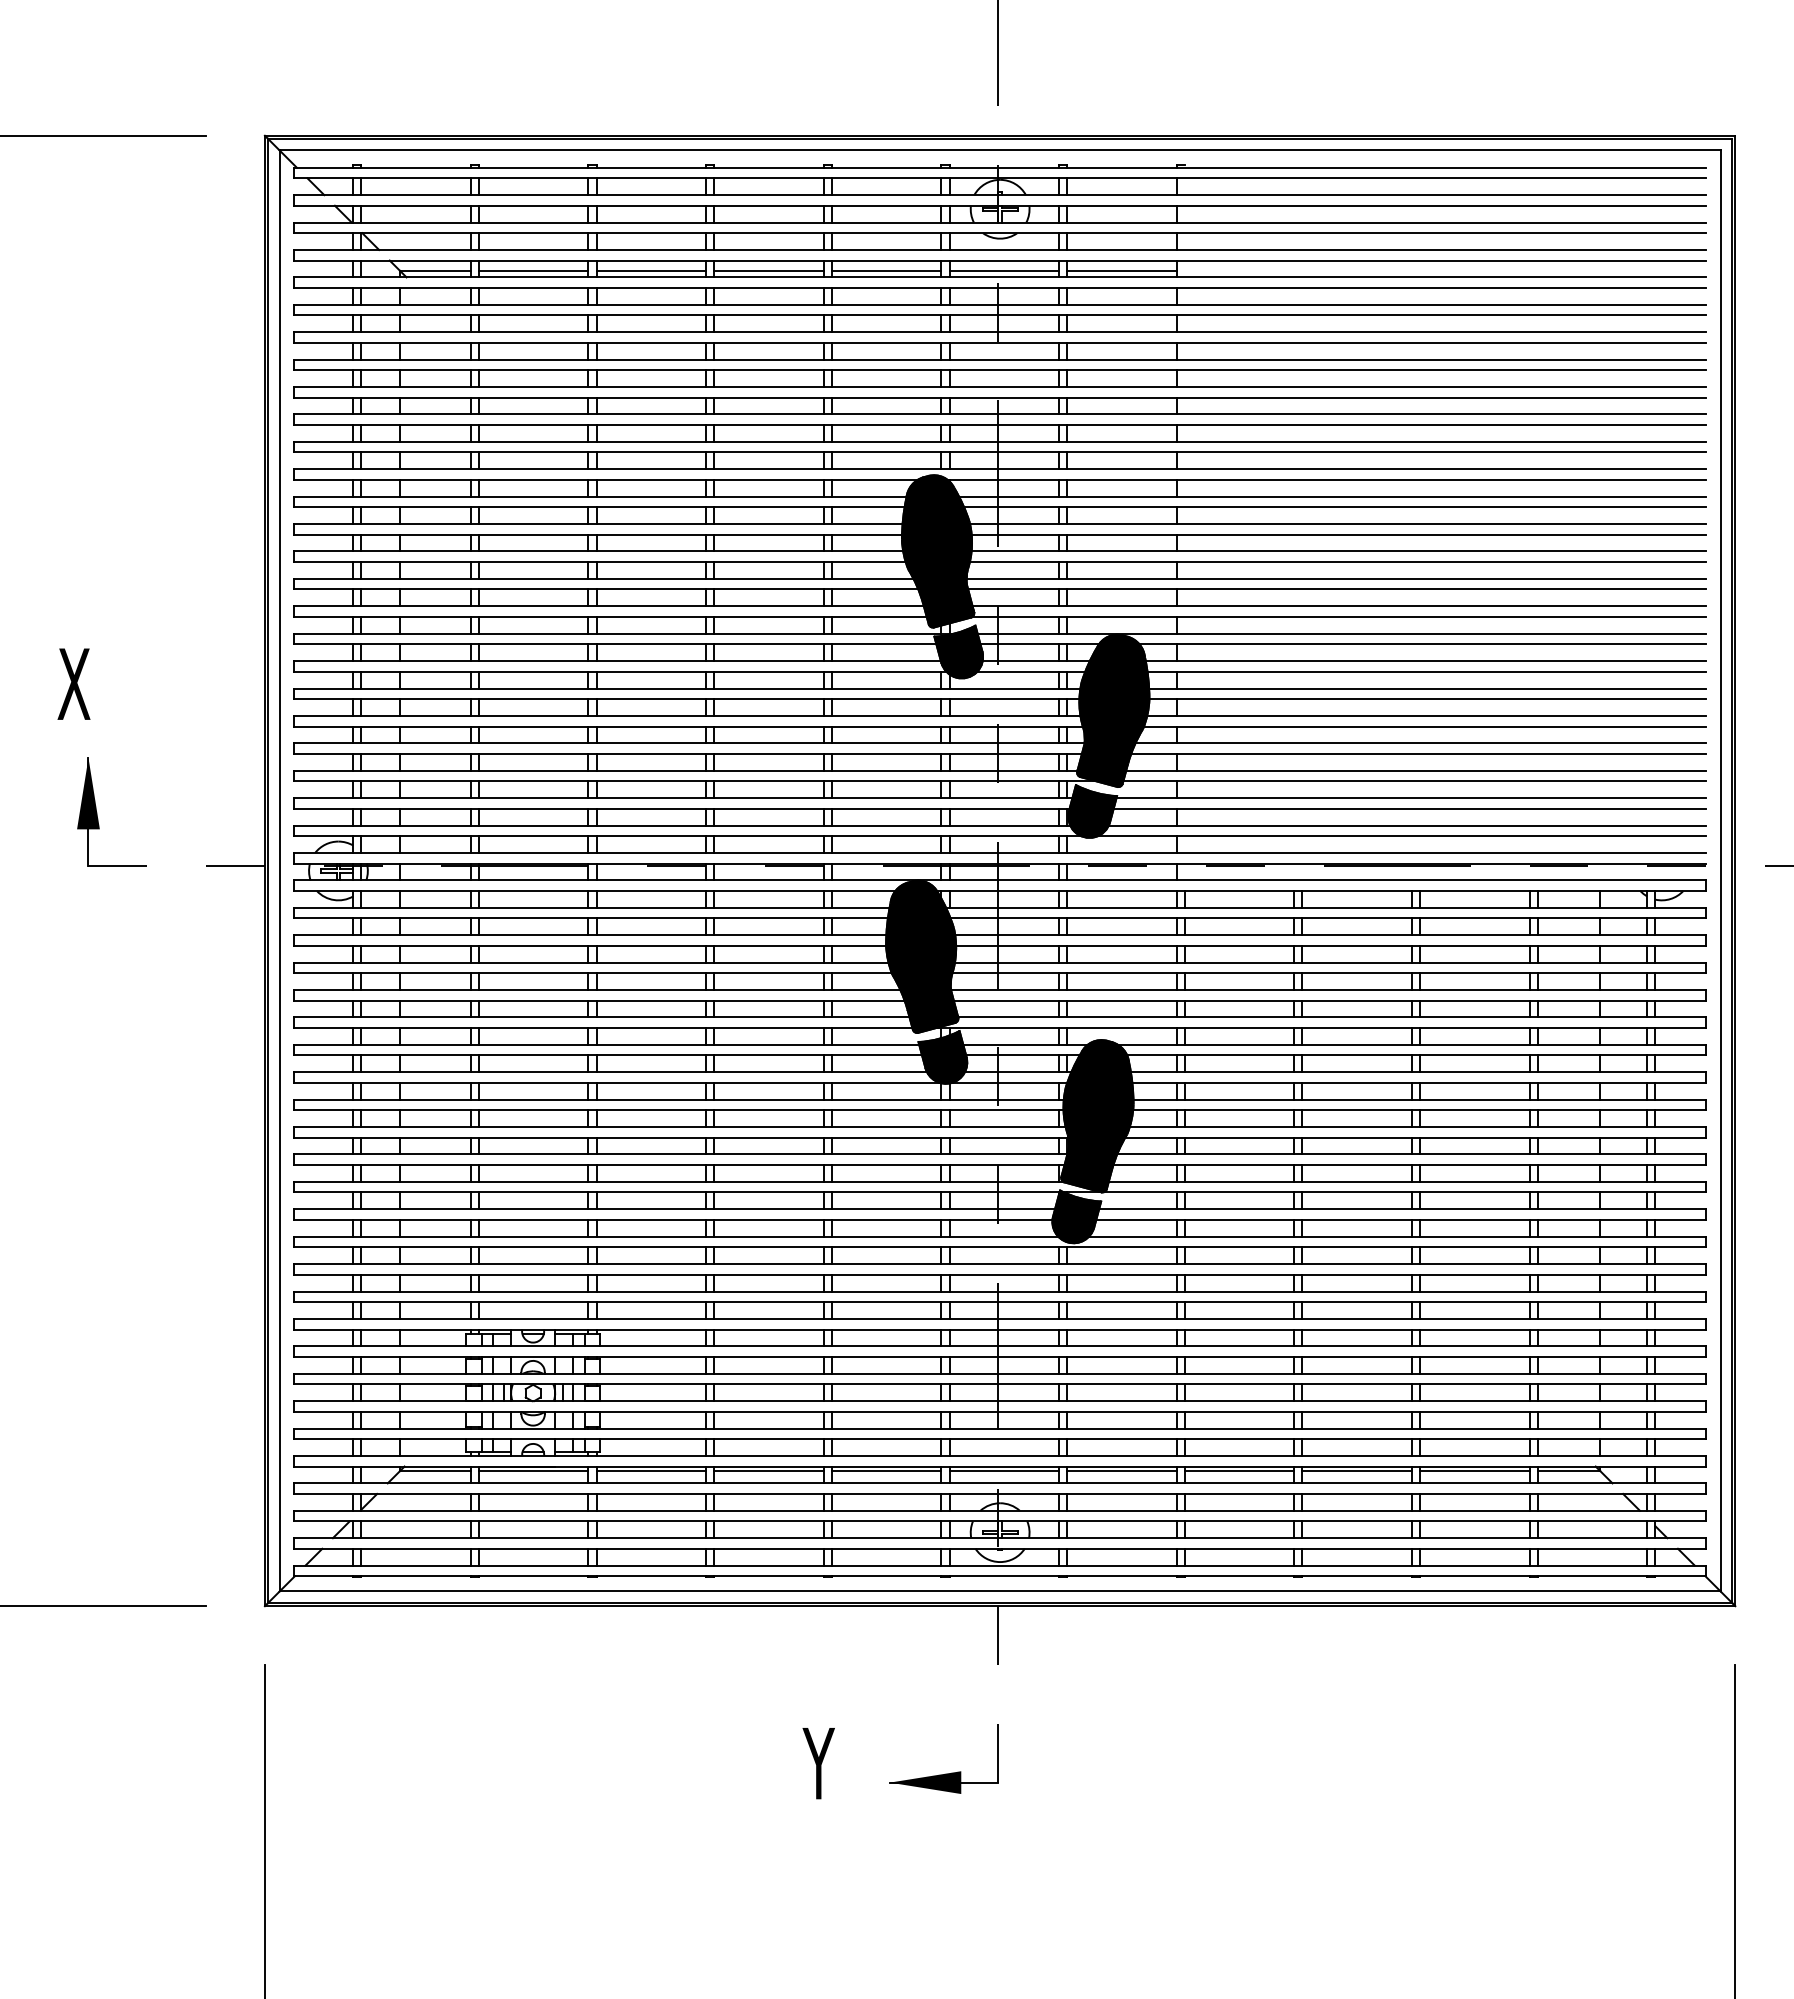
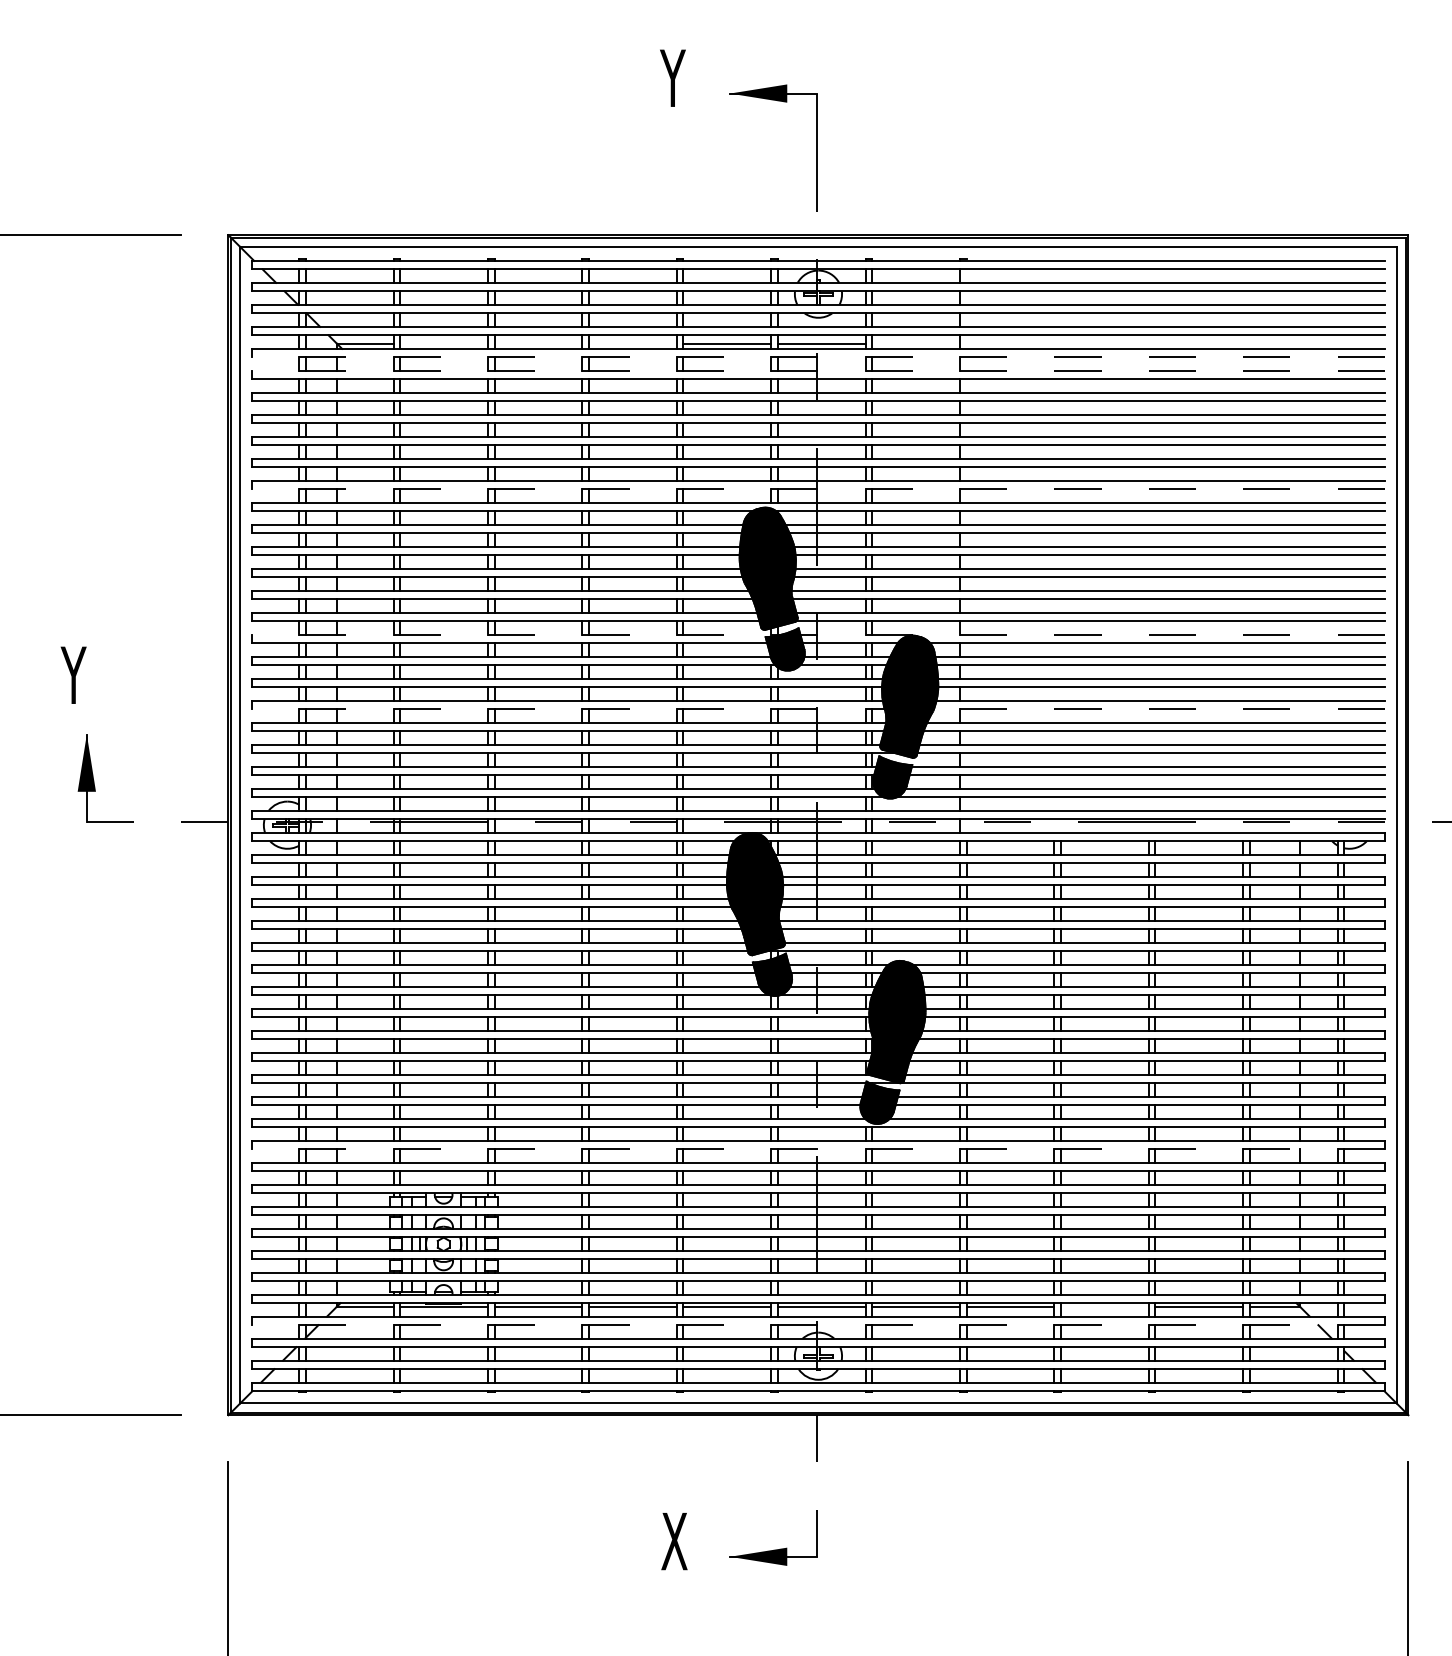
line: (534, 270) -> (444, 343), removed
line: (651, 270) -> (538, 343), removed
line: (768, 270) -> (632, 343), removed
line: (1122, 270) -> (916, 343), removed
line: (998, 288) -> (817, 357), solid -> dashed
line: (998, 304) -> (817, 370), solid -> dashed
line: (998, 452) -> (817, 489), solid -> dashed
line: (998, 633) -> (817, 634), solid -> dashed
text: (73, 683) -> (74, 674), X -> Y
line: (998, 726) -> (817, 709), solid -> dashed
line: (998, 1275) -> (817, 1149), solid -> dashed
line: (1356, 1470) -> (1104, 1306), removed
line: (998, 1494) -> (817, 1325), solid -> dashed
text: (819, 1763) -> (673, 1541), Y -> X

